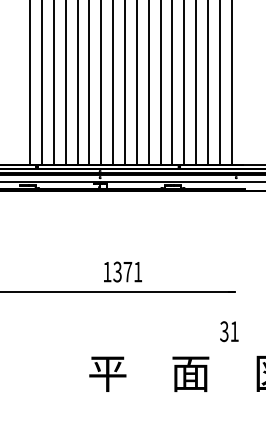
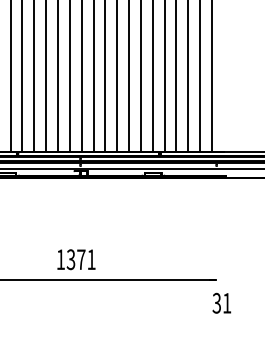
text: (122, 271) -> (75, 259), moved
text: (229, 331) -> (221, 303), moved

